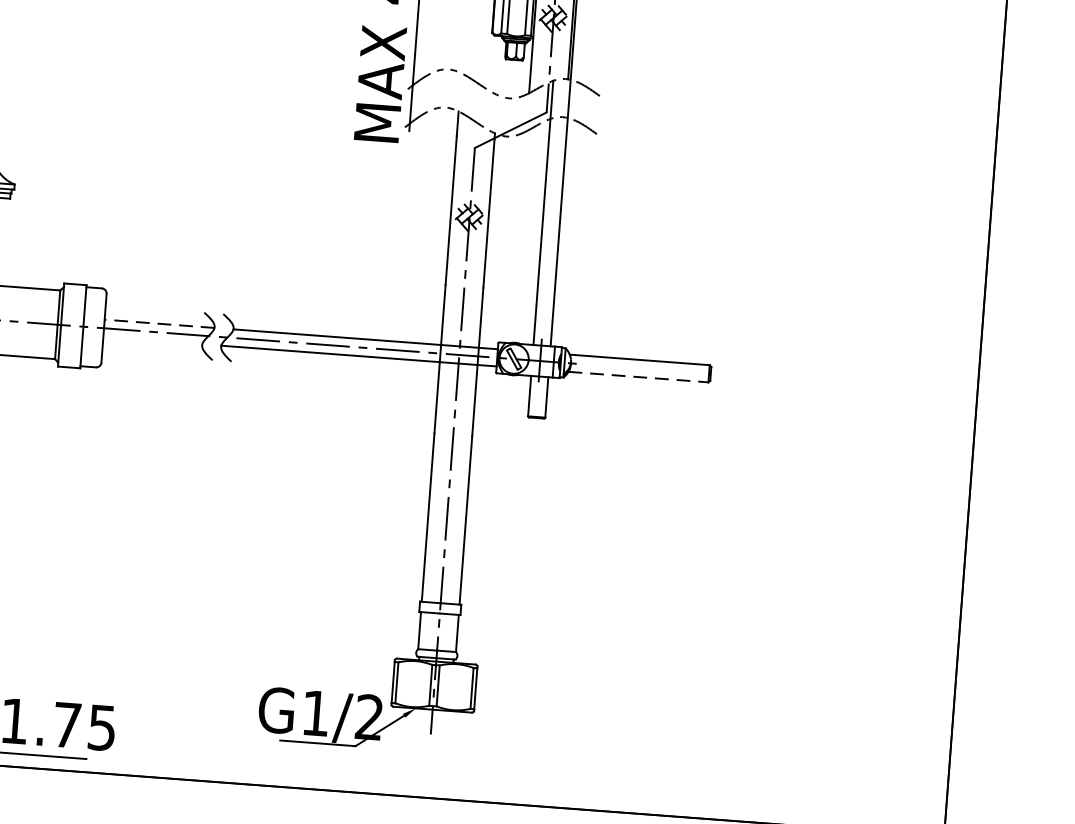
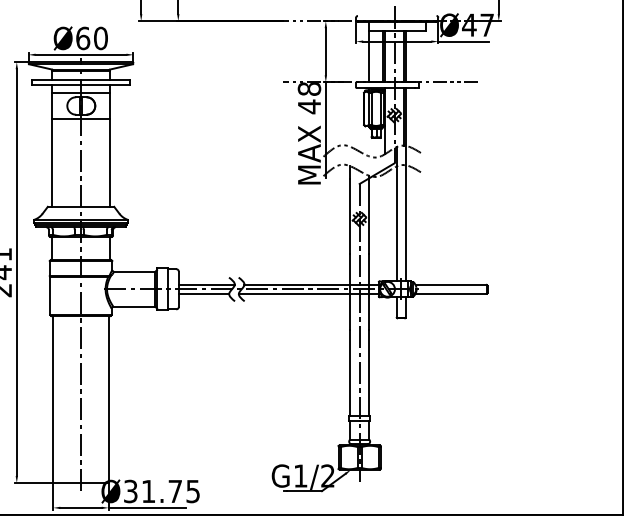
line: (158, 322) -> (206, 284), dashed -> solid
line: (151, 340) -> (203, 293), added
line: (639, 376) -> (451, 293), dashed -> solid

